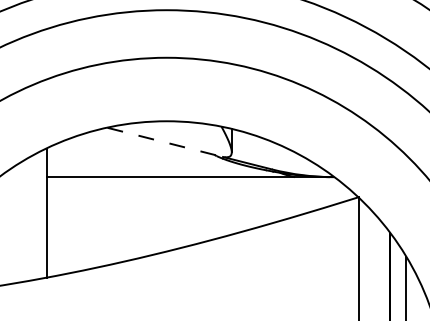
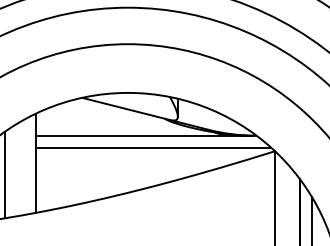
line: (164, 142) -> (126, 109), dashed -> solid
line: (200, 193) -> (153, 148), added
line: (7, 227) -> (5, 174), added

